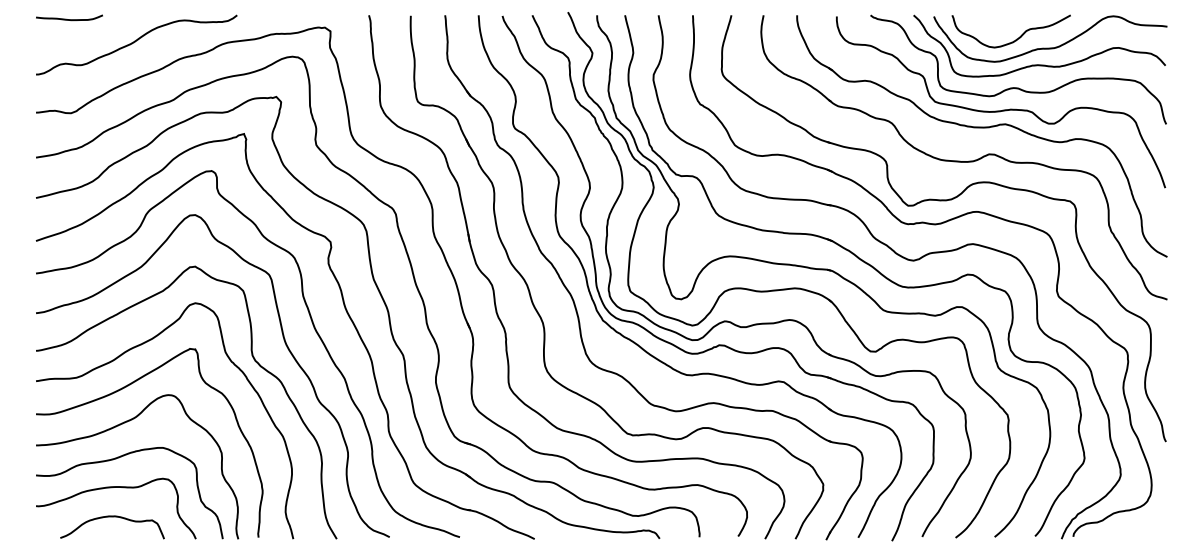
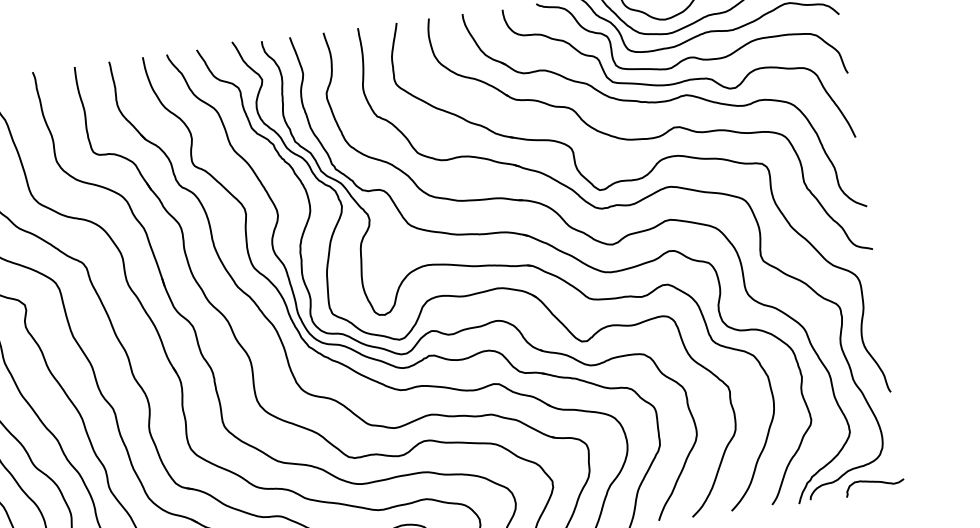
curve: (1137, 528) -> (873, 483), added

